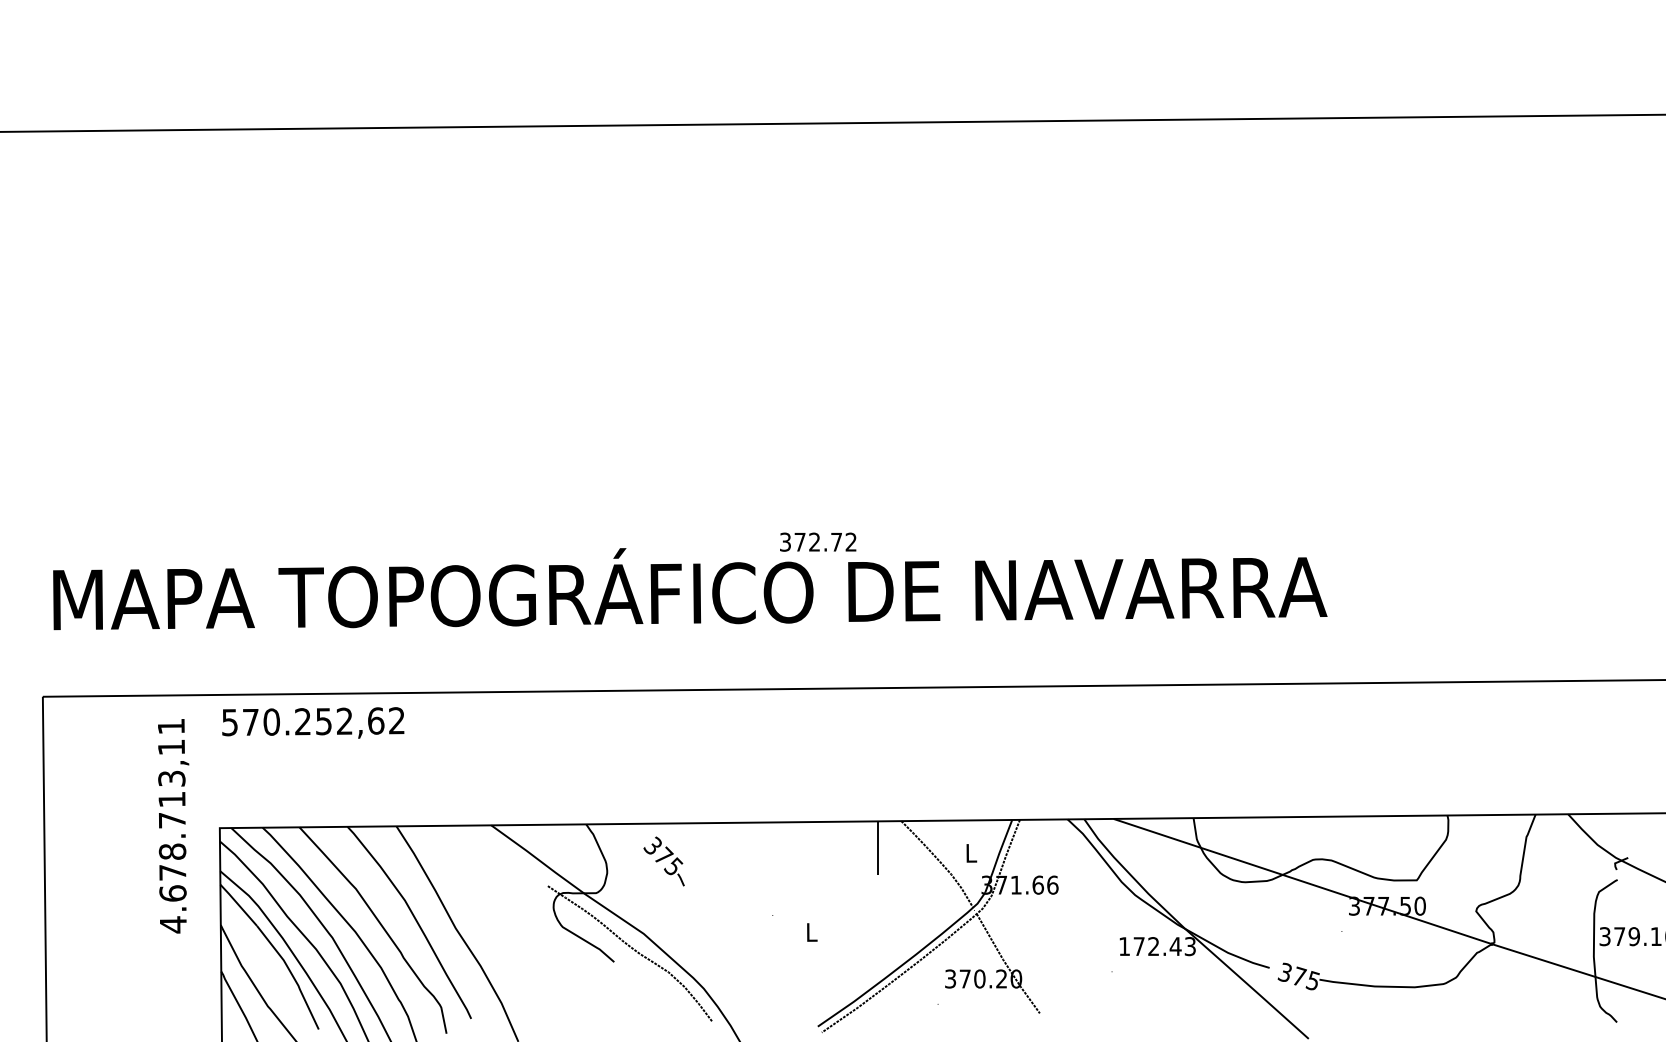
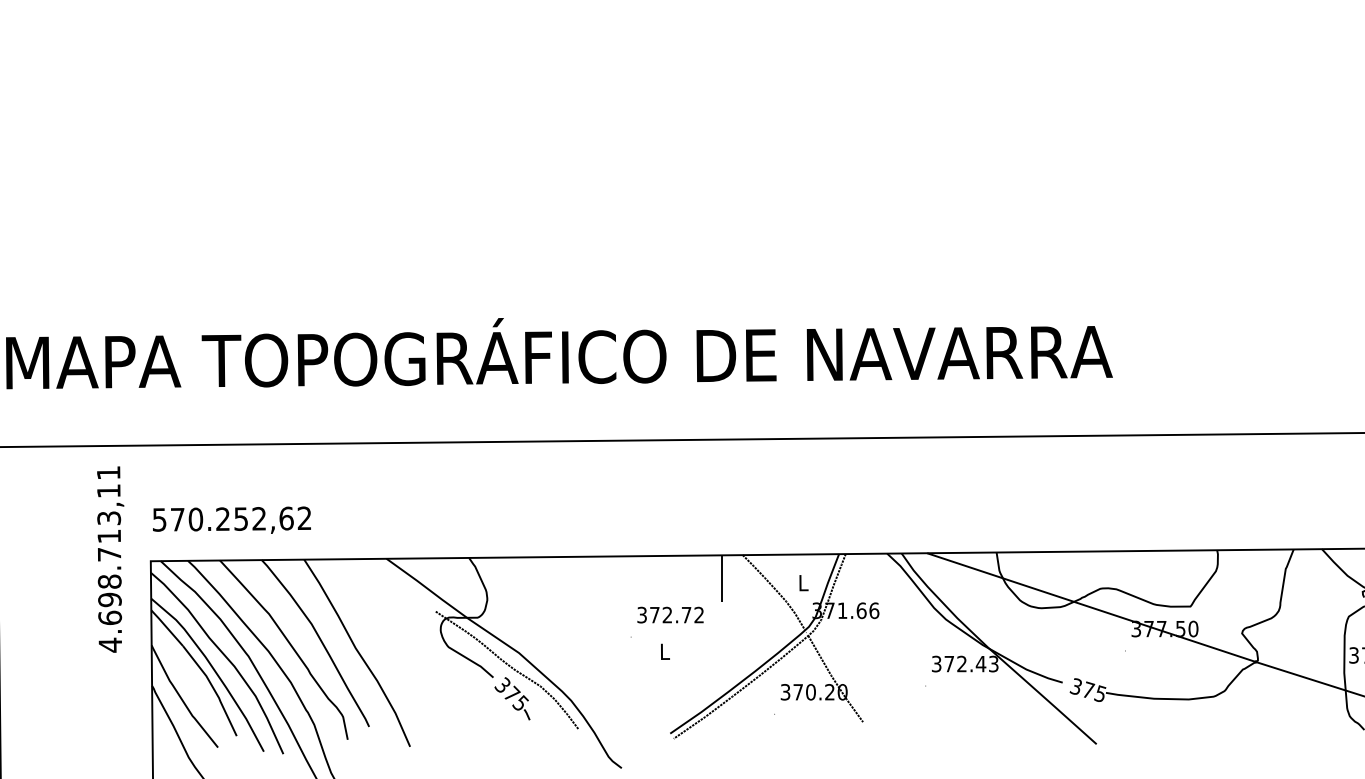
text: (818, 541) -> (670, 614), moved
text: (313, 722) -> (232, 519), moved
part: (663, 861) -> (511, 698), moved
text: (172, 872) -> (109, 599), 4.678.713,11 -> 4.698.713,11
text: (1124, 946) -> (936, 664), 172.43 -> 372.43

